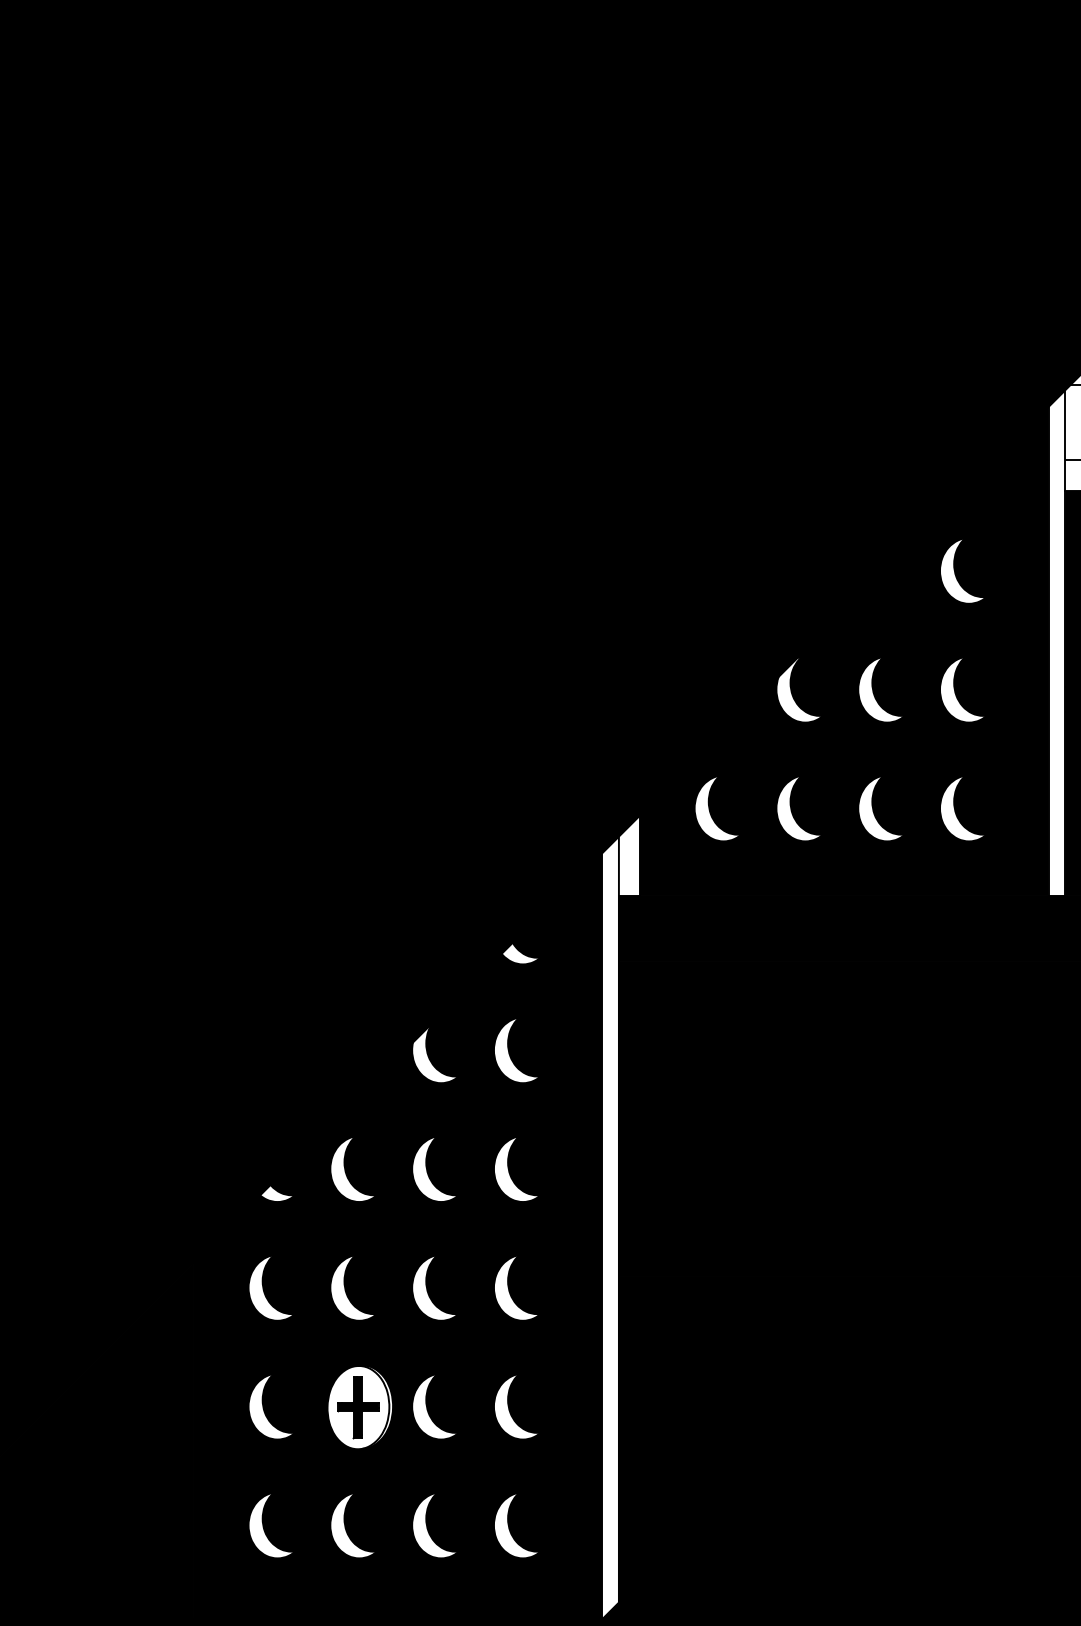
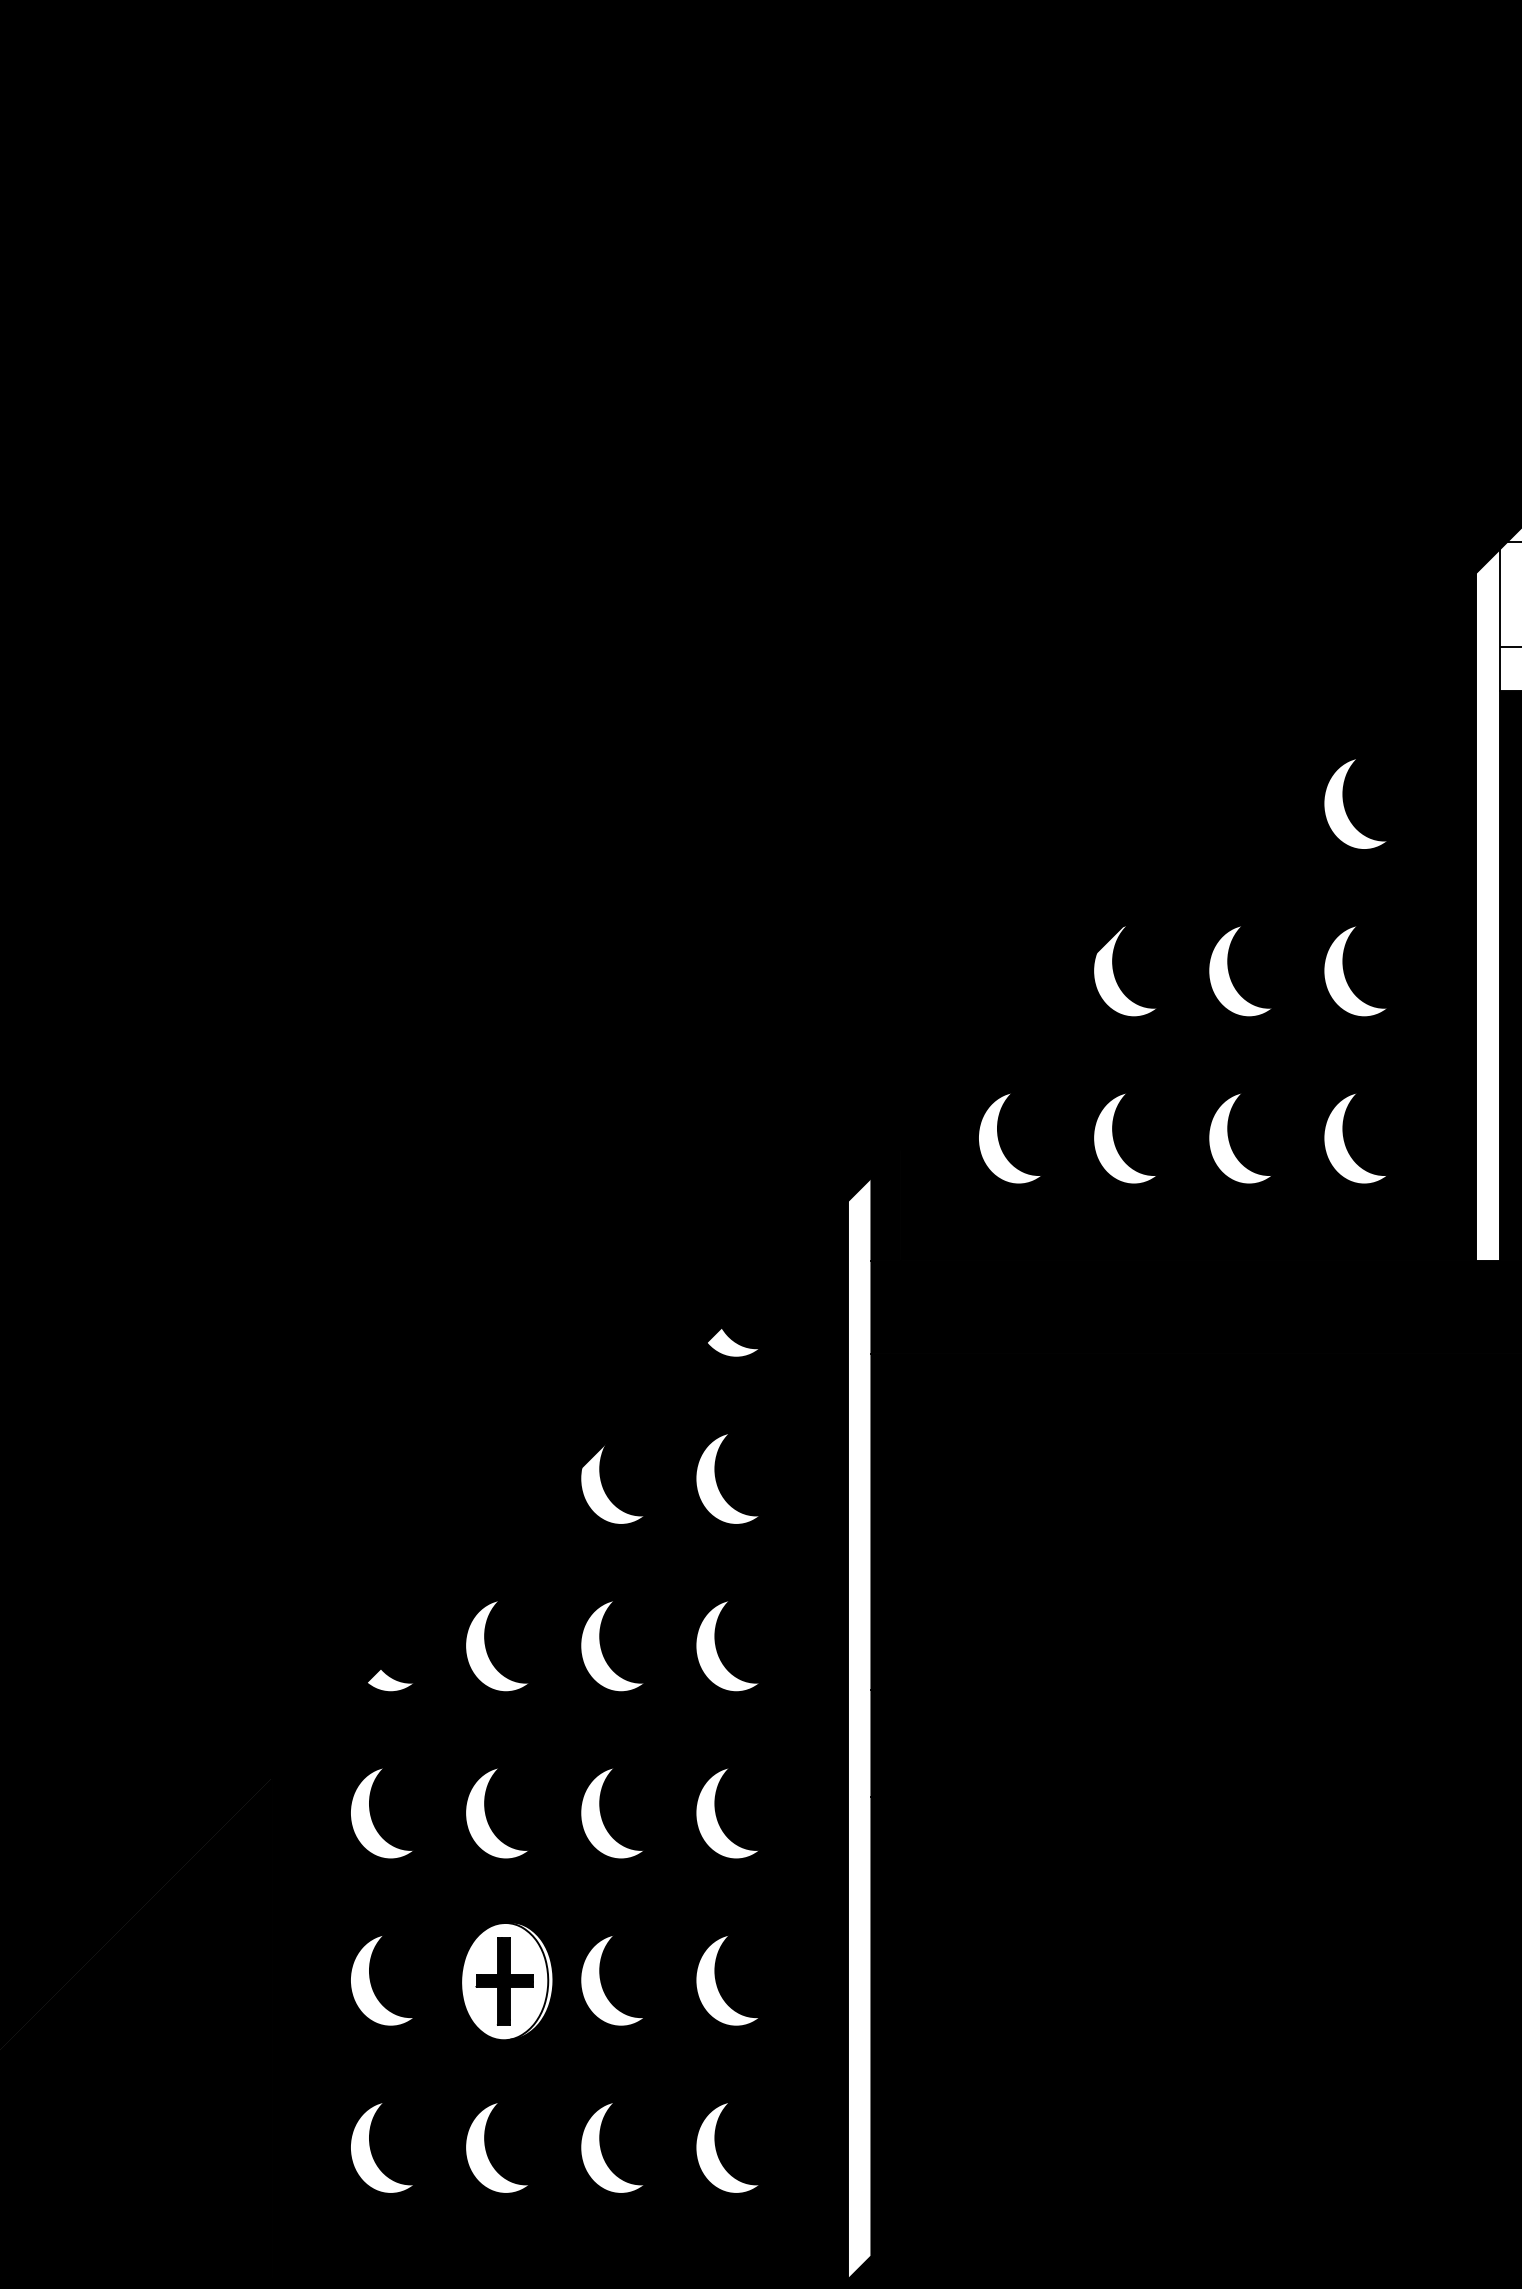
fill: (628, 855) -> (885, 1204), added

